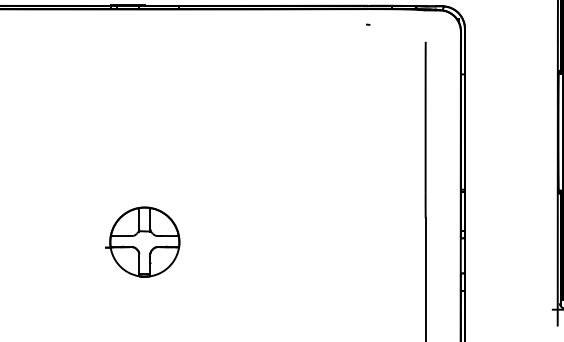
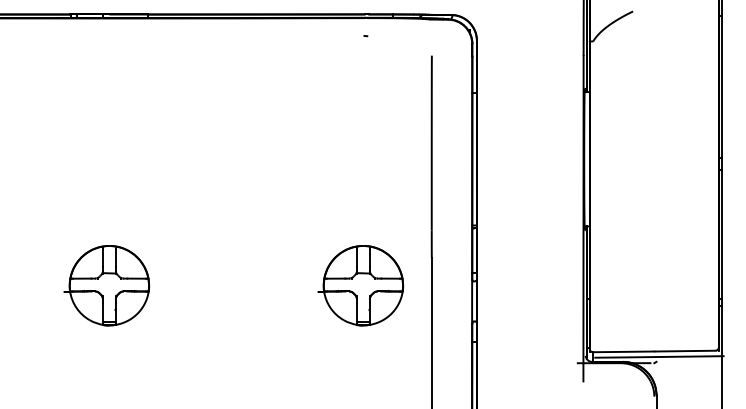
part: (363, 241) -> (360, 285), added

